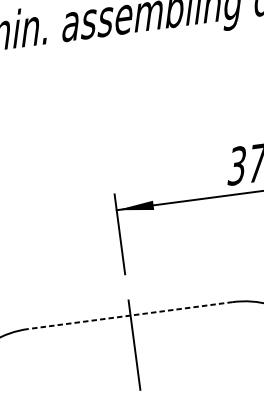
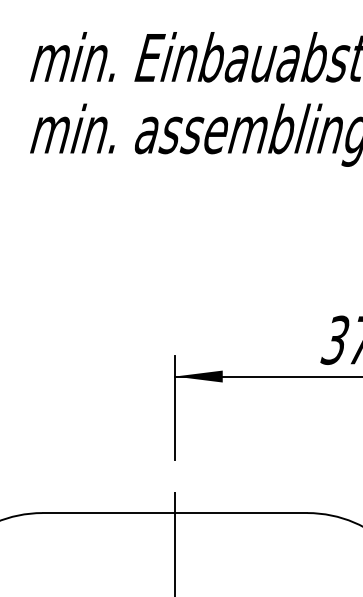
line: (130, 315) -> (174, 513), dashed -> solid

